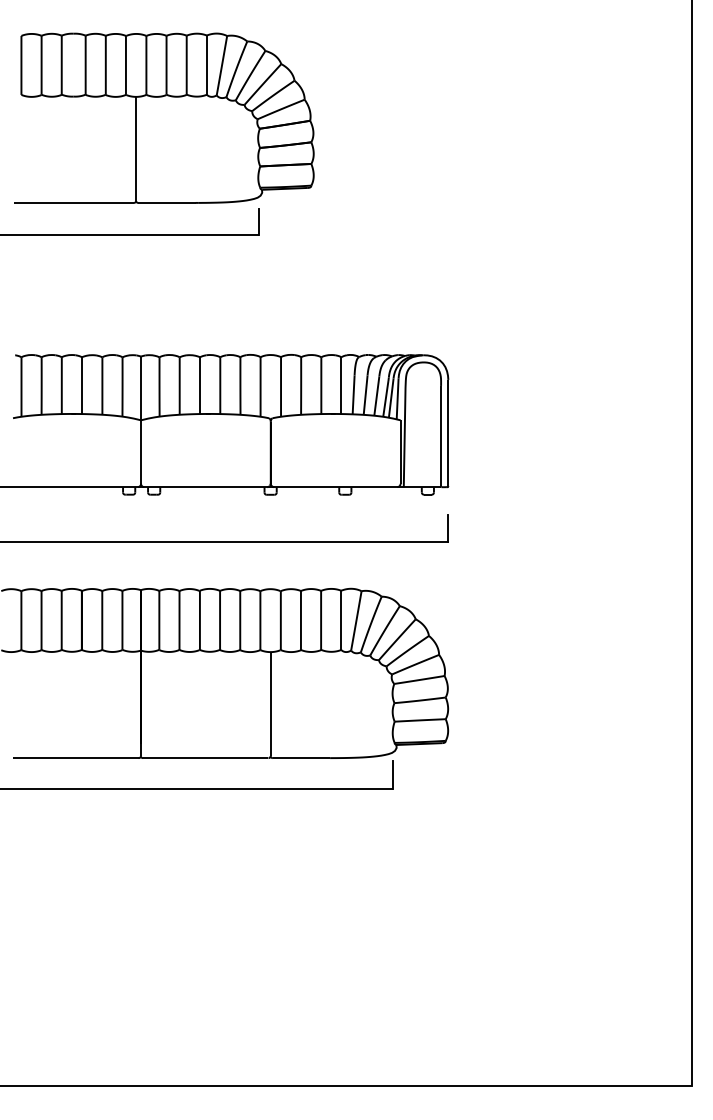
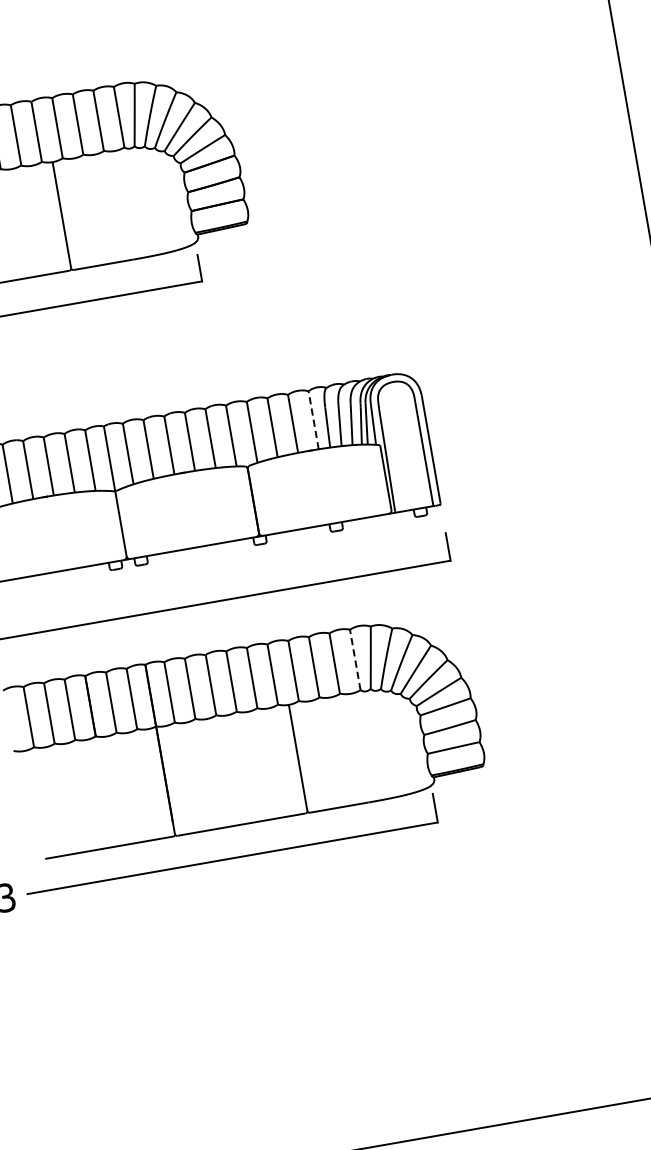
line: (341, 385) -> (313, 420), solid -> dashed
line: (341, 620) -> (355, 660), solid -> dashed

